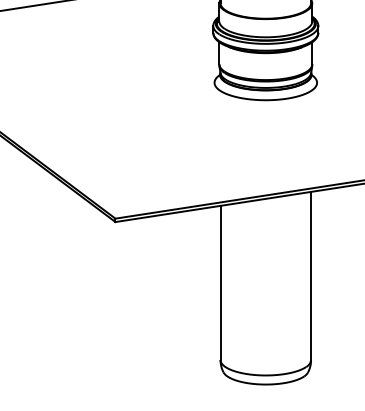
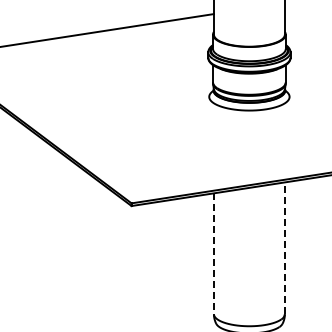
line: (310, 276) -> (284, 248), solid -> dashed
line: (219, 283) -> (213, 254), solid -> dashed

